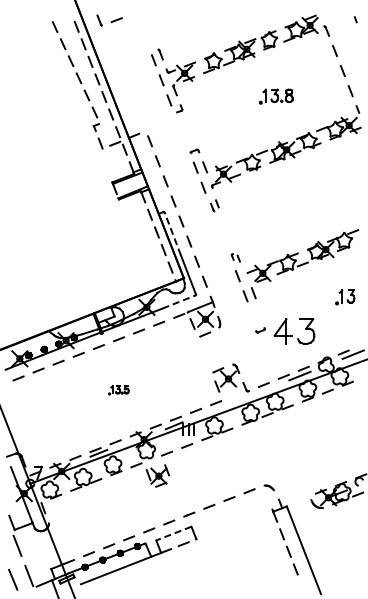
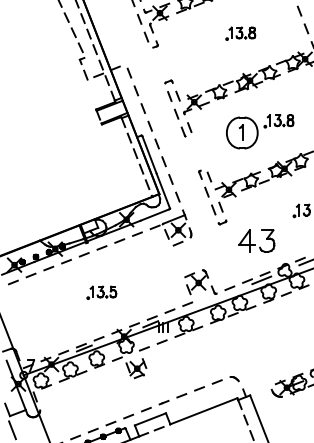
part: (214, 205) -> (186, 129), size x1.43
part: (297, 207) -> (259, 131), added
line: (172, 234) -> (149, 155), dashed -> solid
part: (235, 257) -> (204, 175), size x1.67
line: (179, 301) -> (155, 214), dashed -> solid
part: (260, 330) -> (222, 222), moved
part: (118, 390) -> (101, 293), size x1.67
line: (234, 524) -> (203, 411), added
line: (173, 533) -> (150, 419), dashed -> solid

